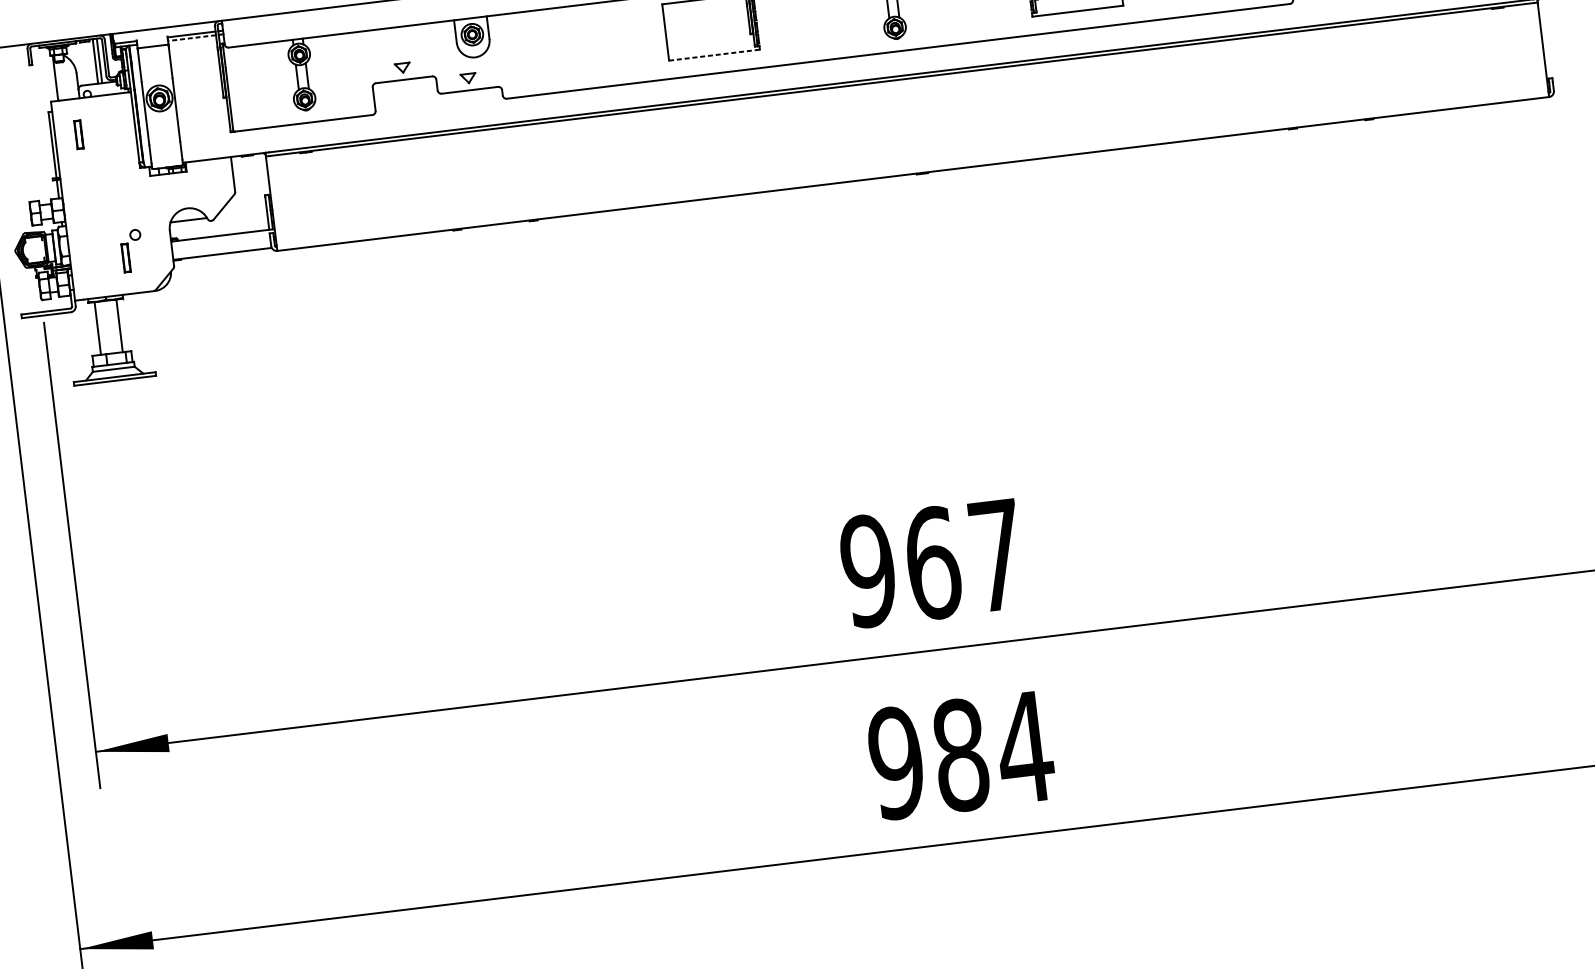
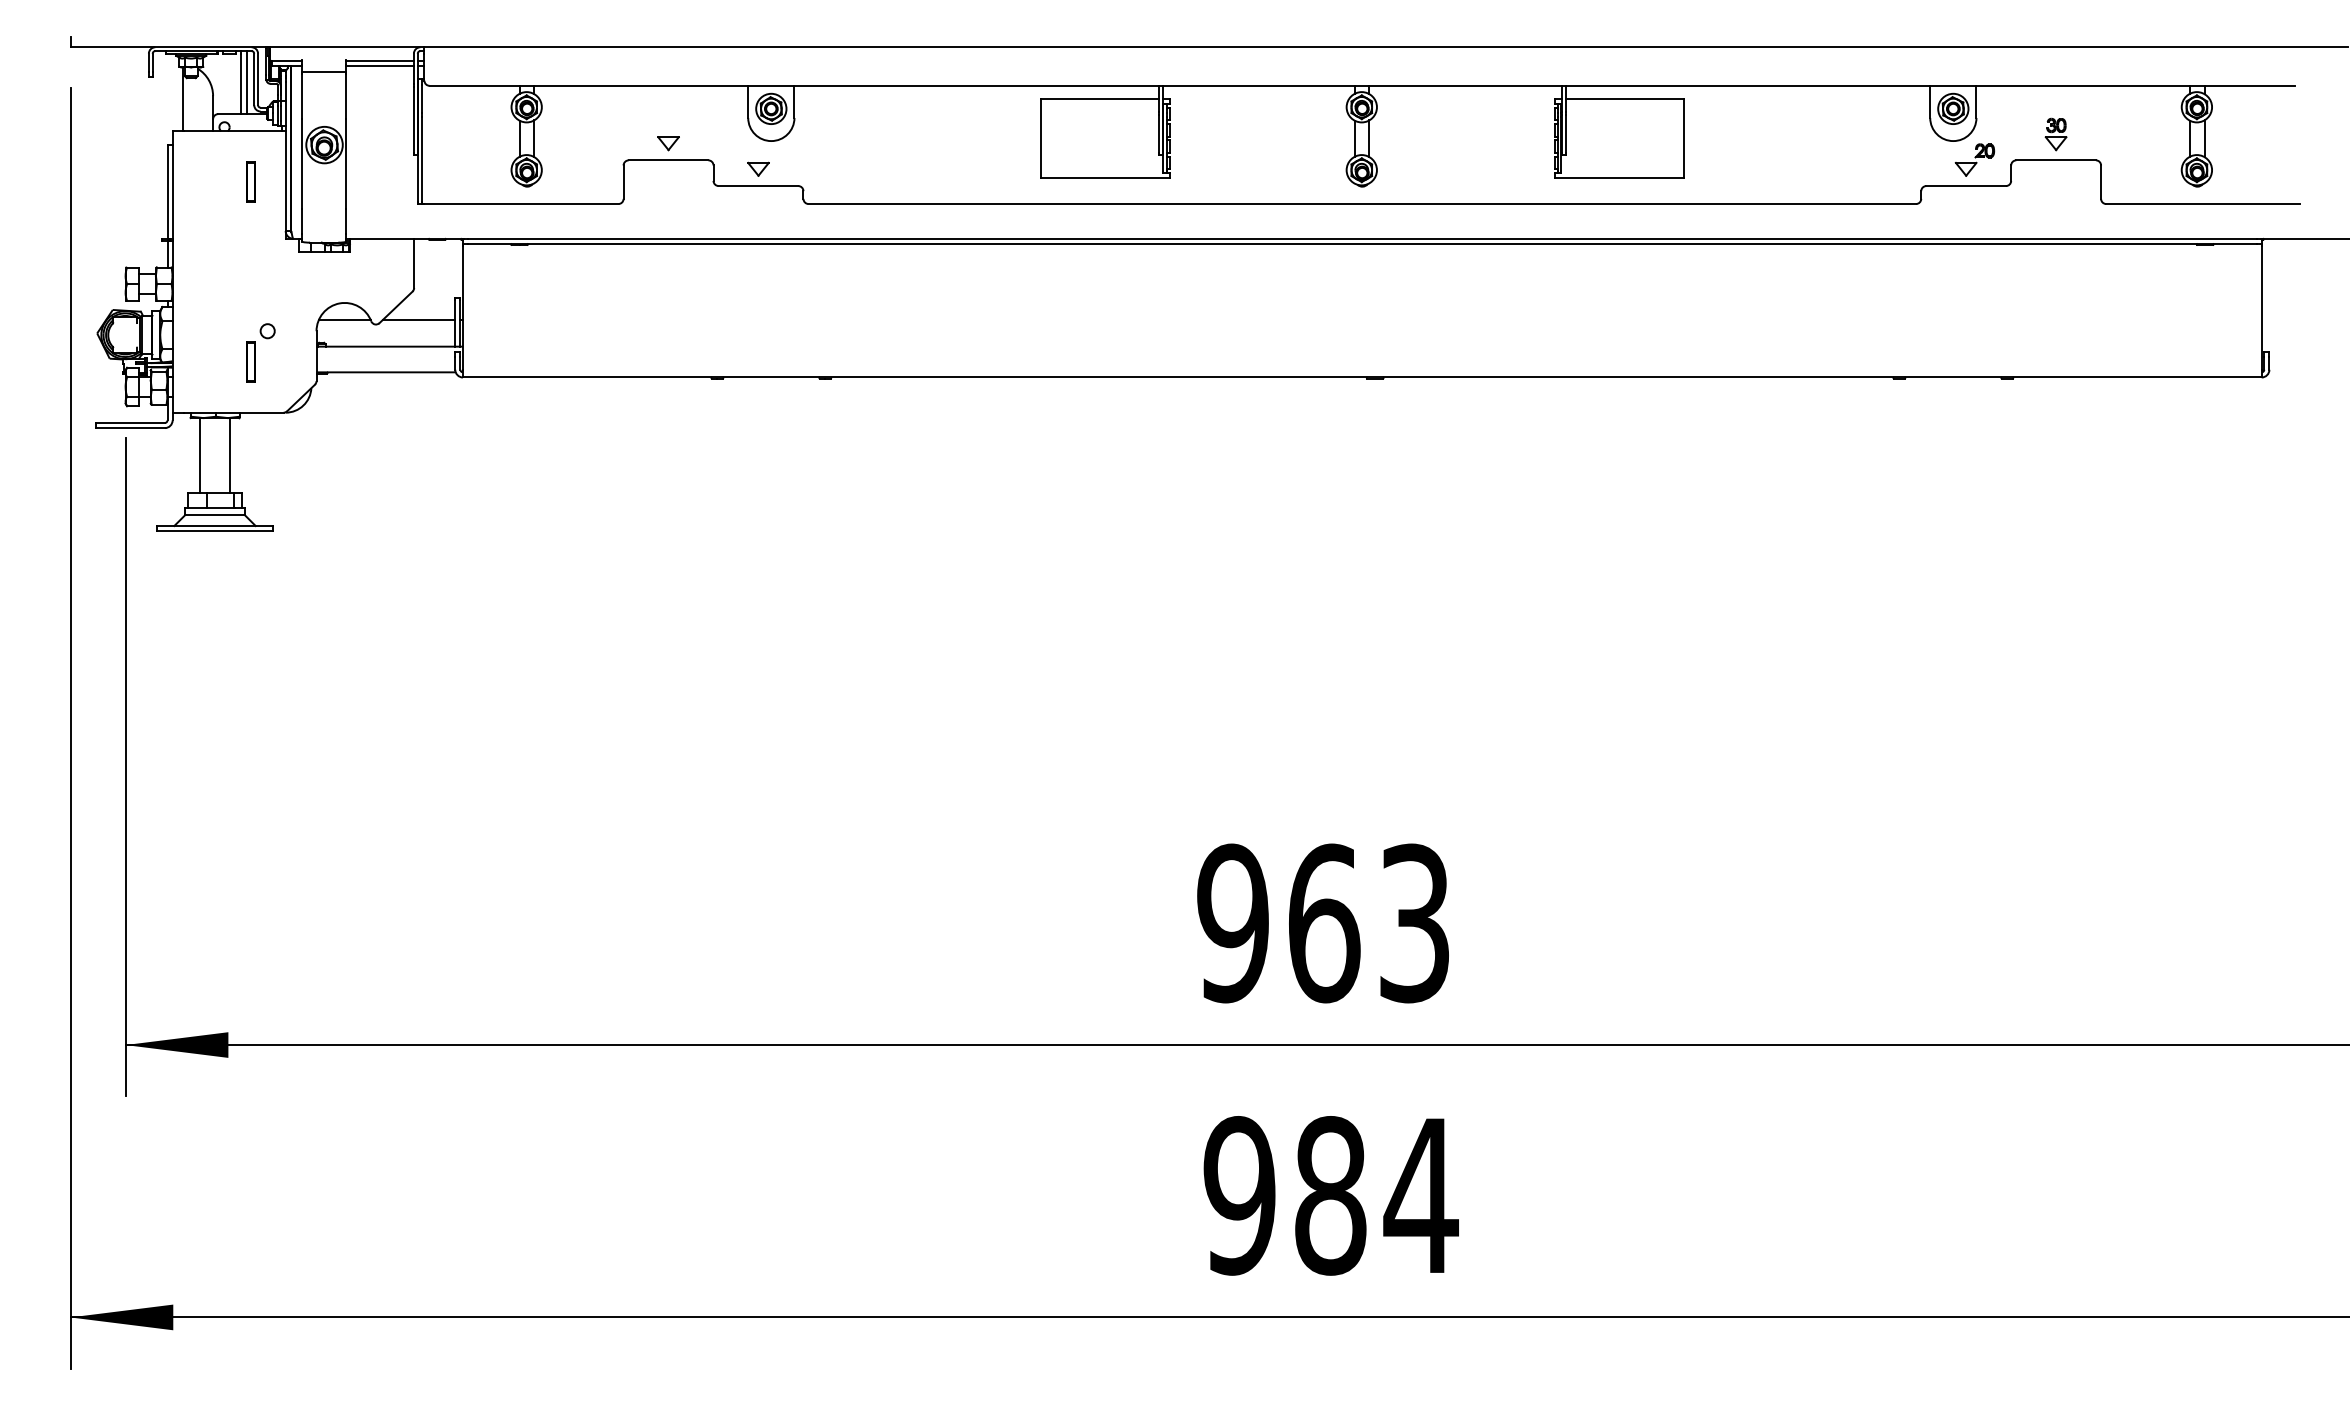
line: (192, 38) -> (380, 66), dashed -> solid
line: (714, 55) -> (1105, 178), dashed -> solid
part: (78, 134) -> (250, 181), moved
line: (241, 213) -> (419, 319), added
text: (996, 555) -> (1414, 923), 967 -> 963

